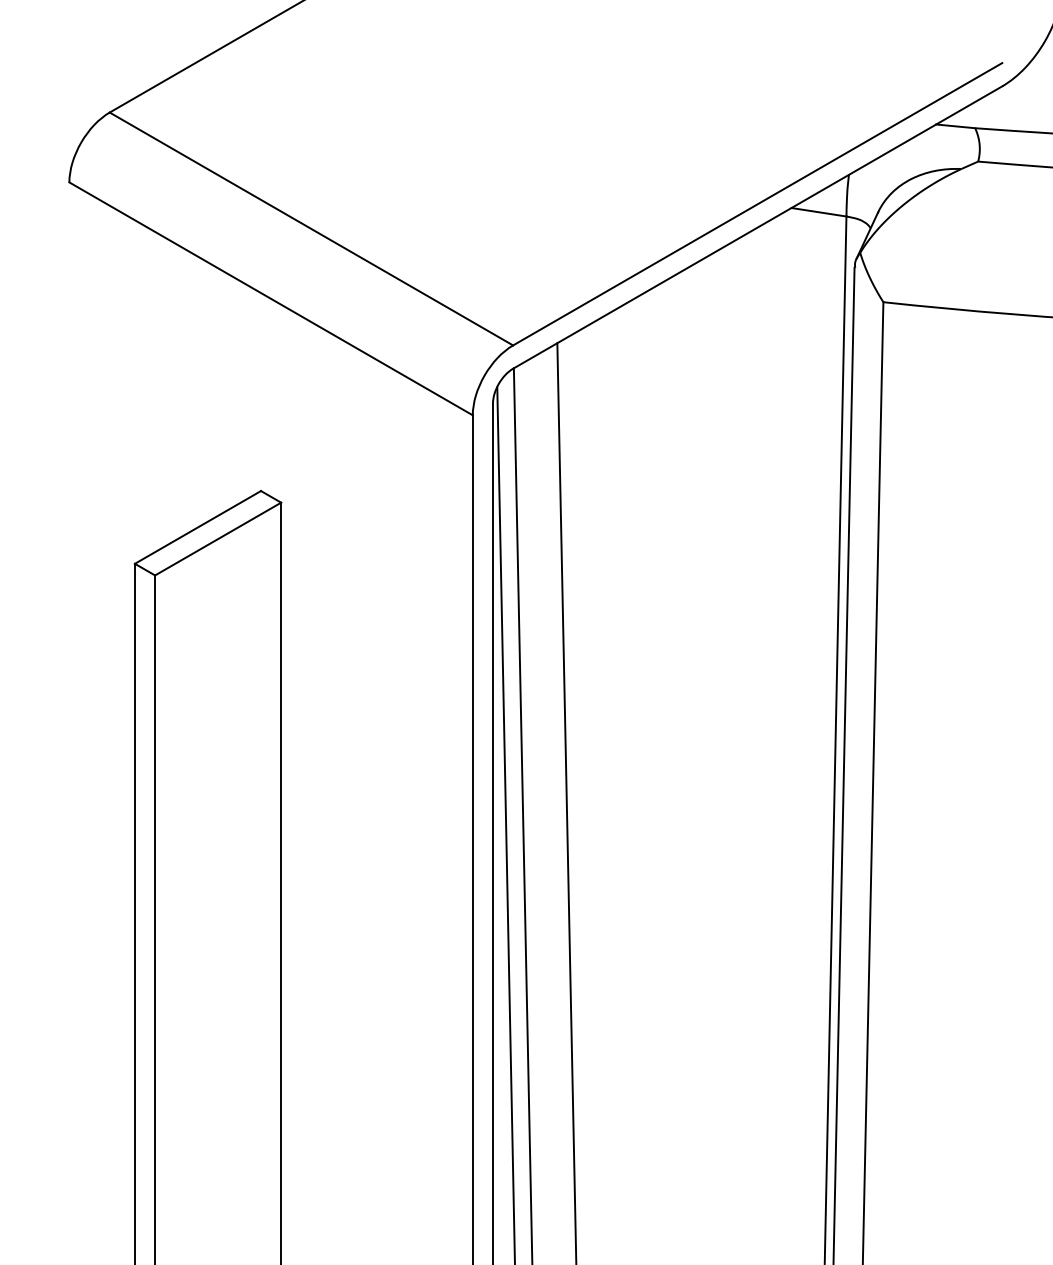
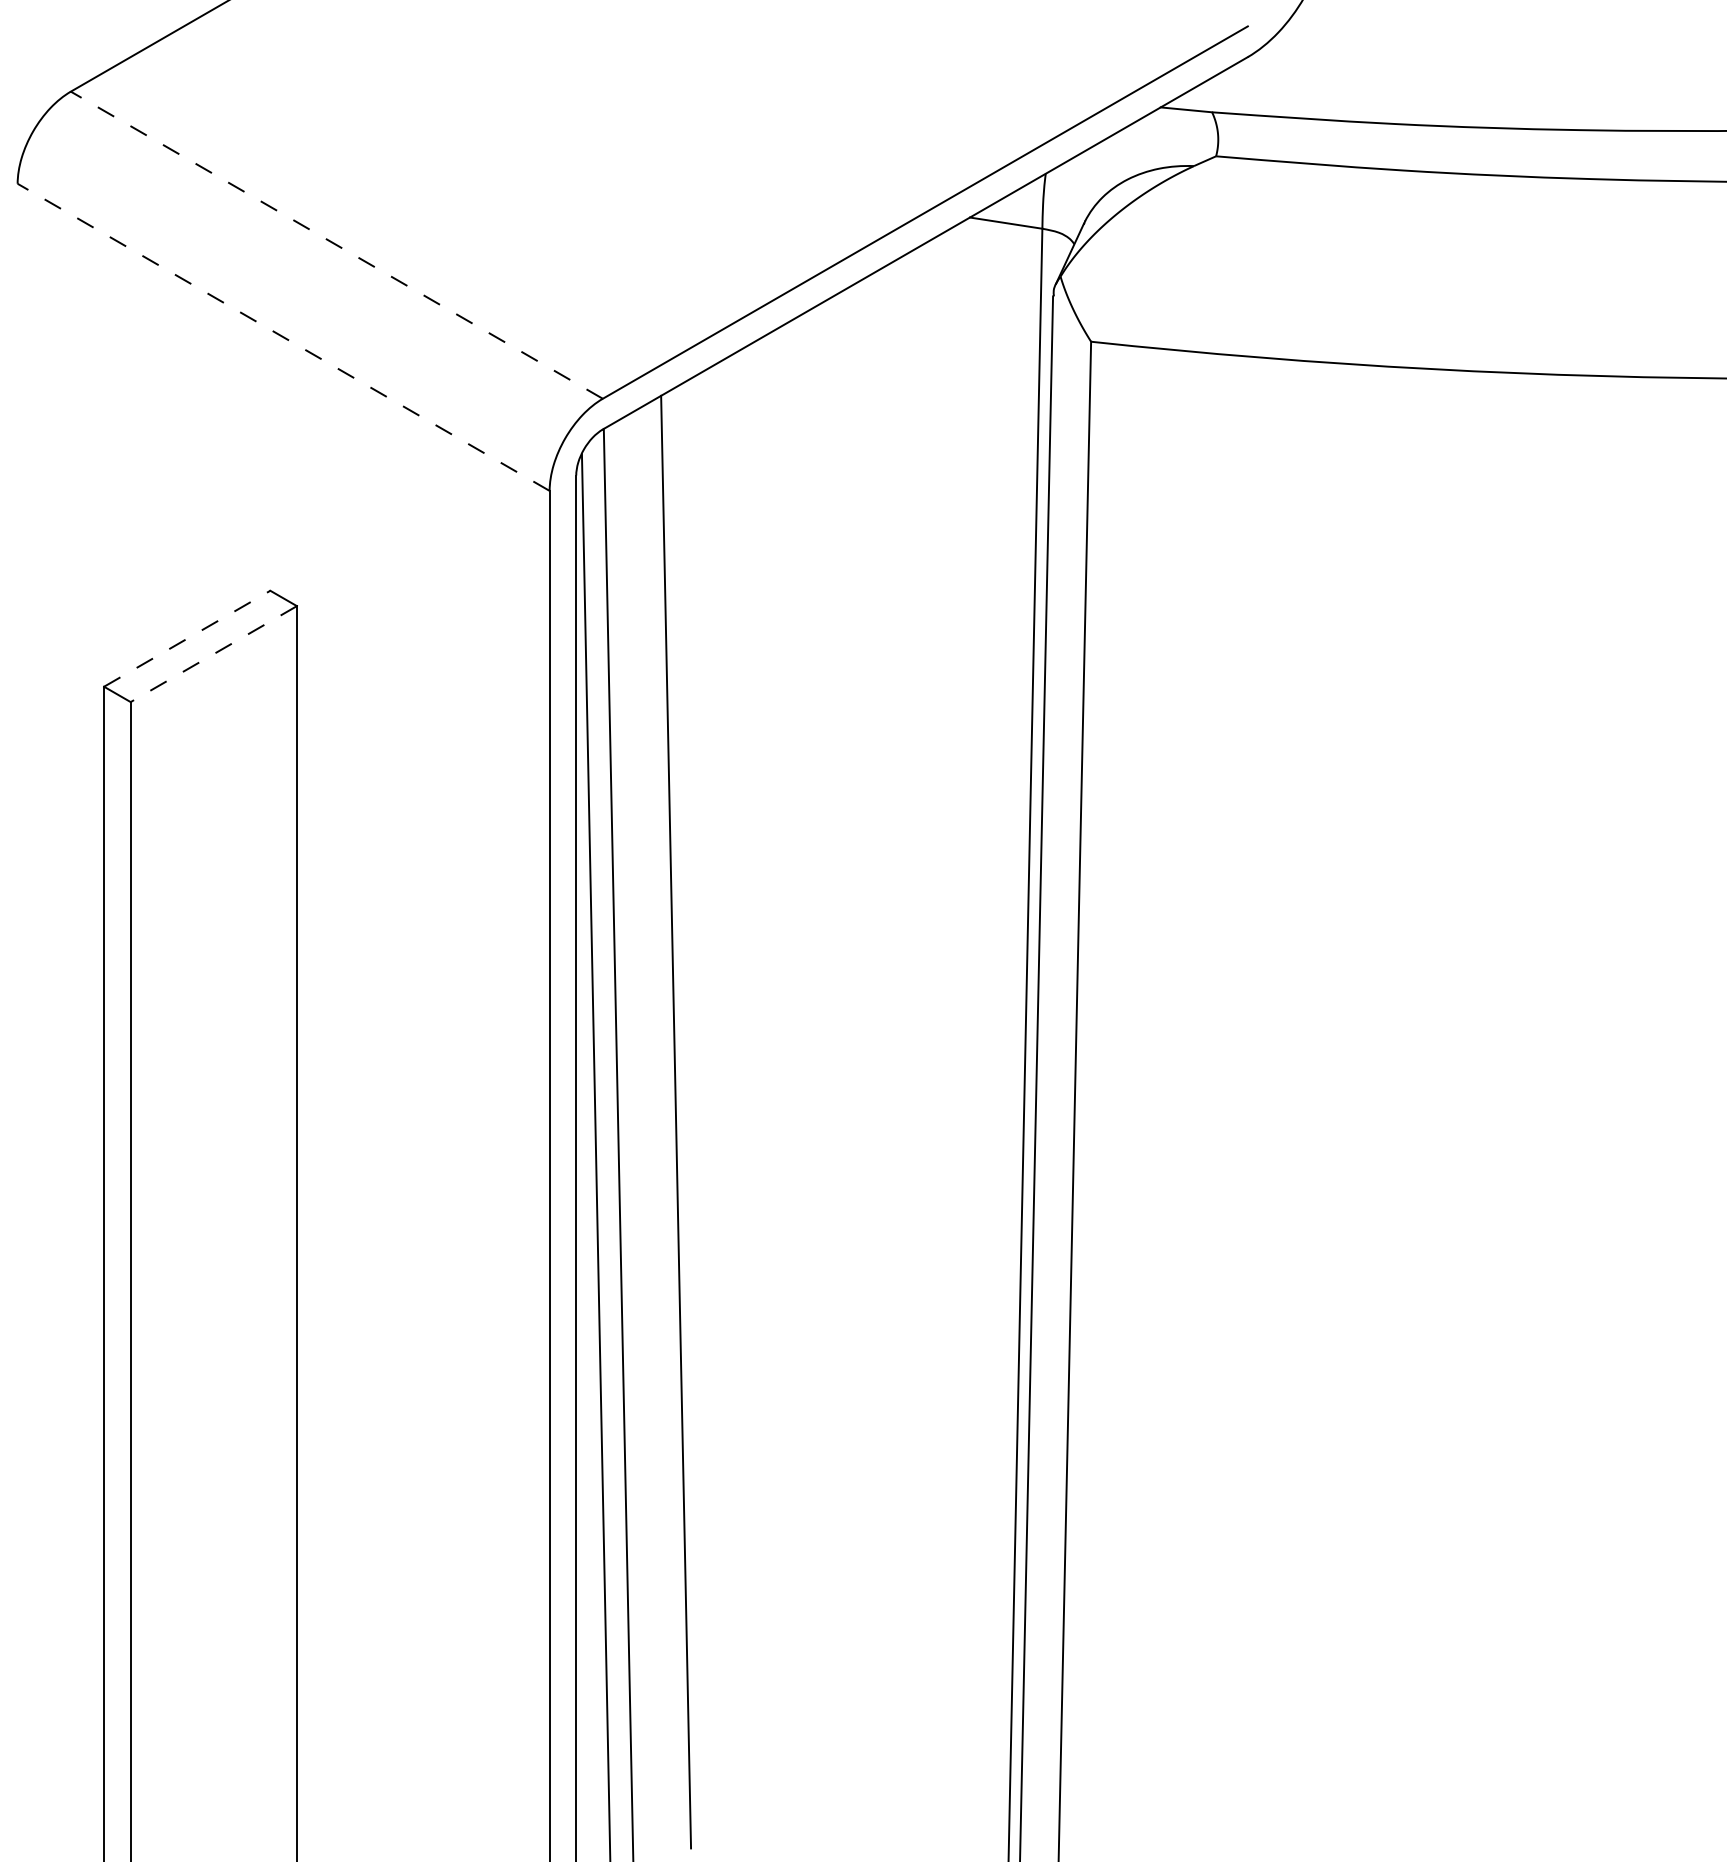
line: (311, 228) -> (336, 244), solid -> dashed
line: (270, 298) -> (283, 337), solid -> dashed
line: (198, 527) -> (187, 638), solid -> dashed
line: (217, 539) -> (213, 654), solid -> dashed

